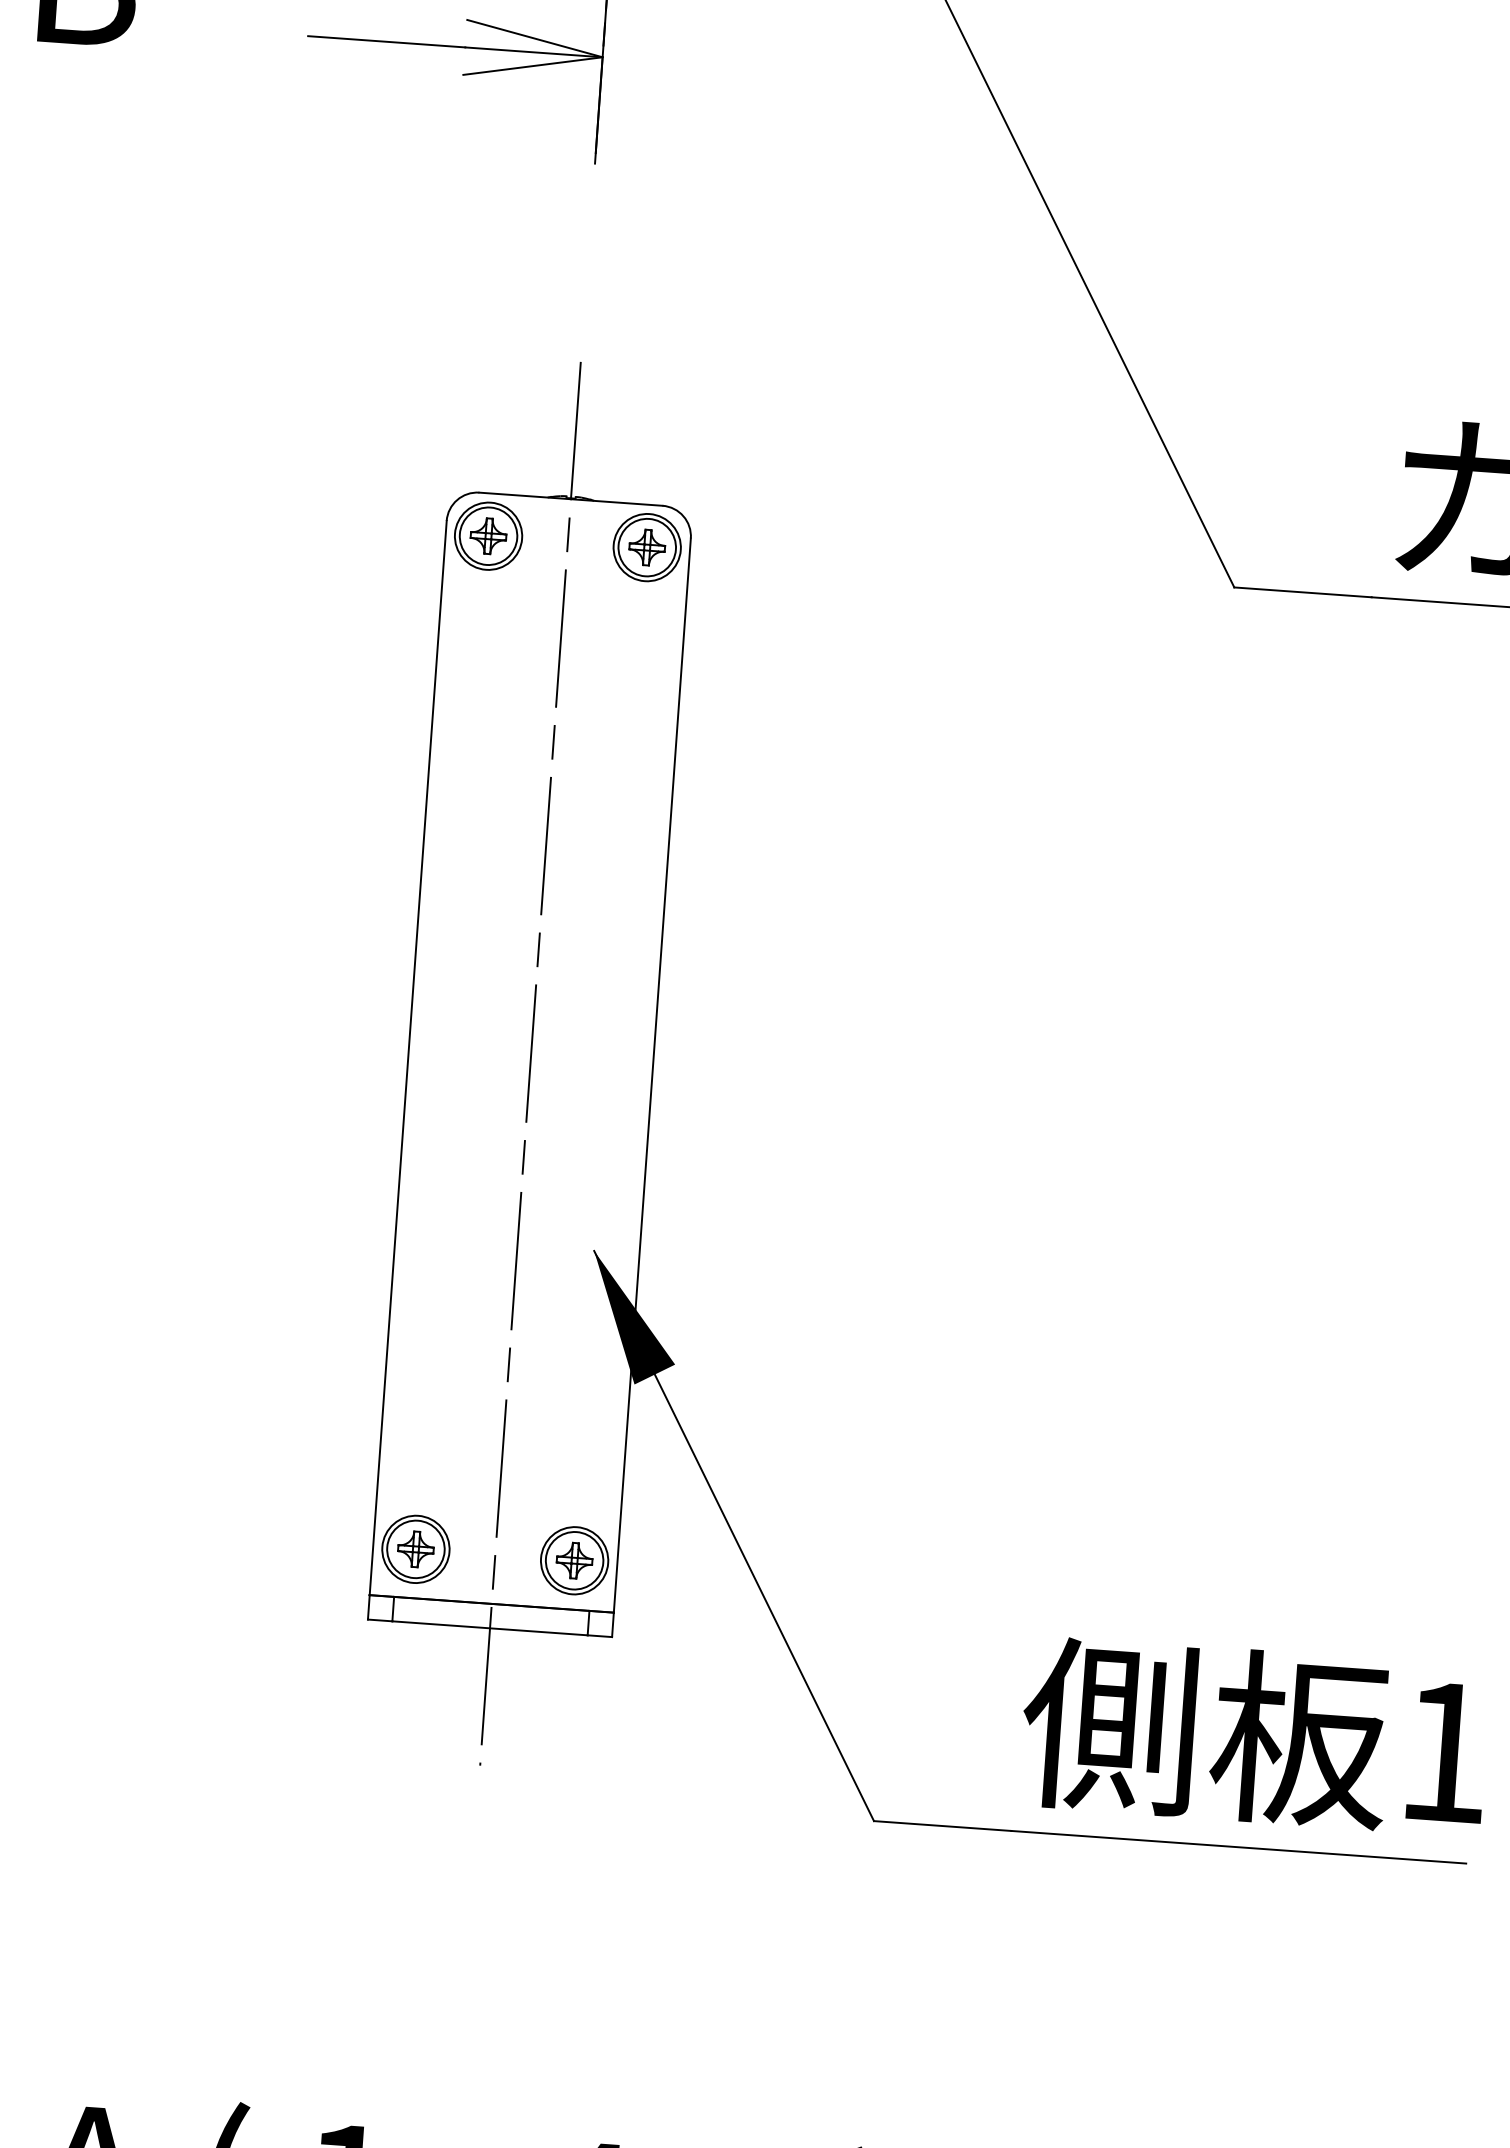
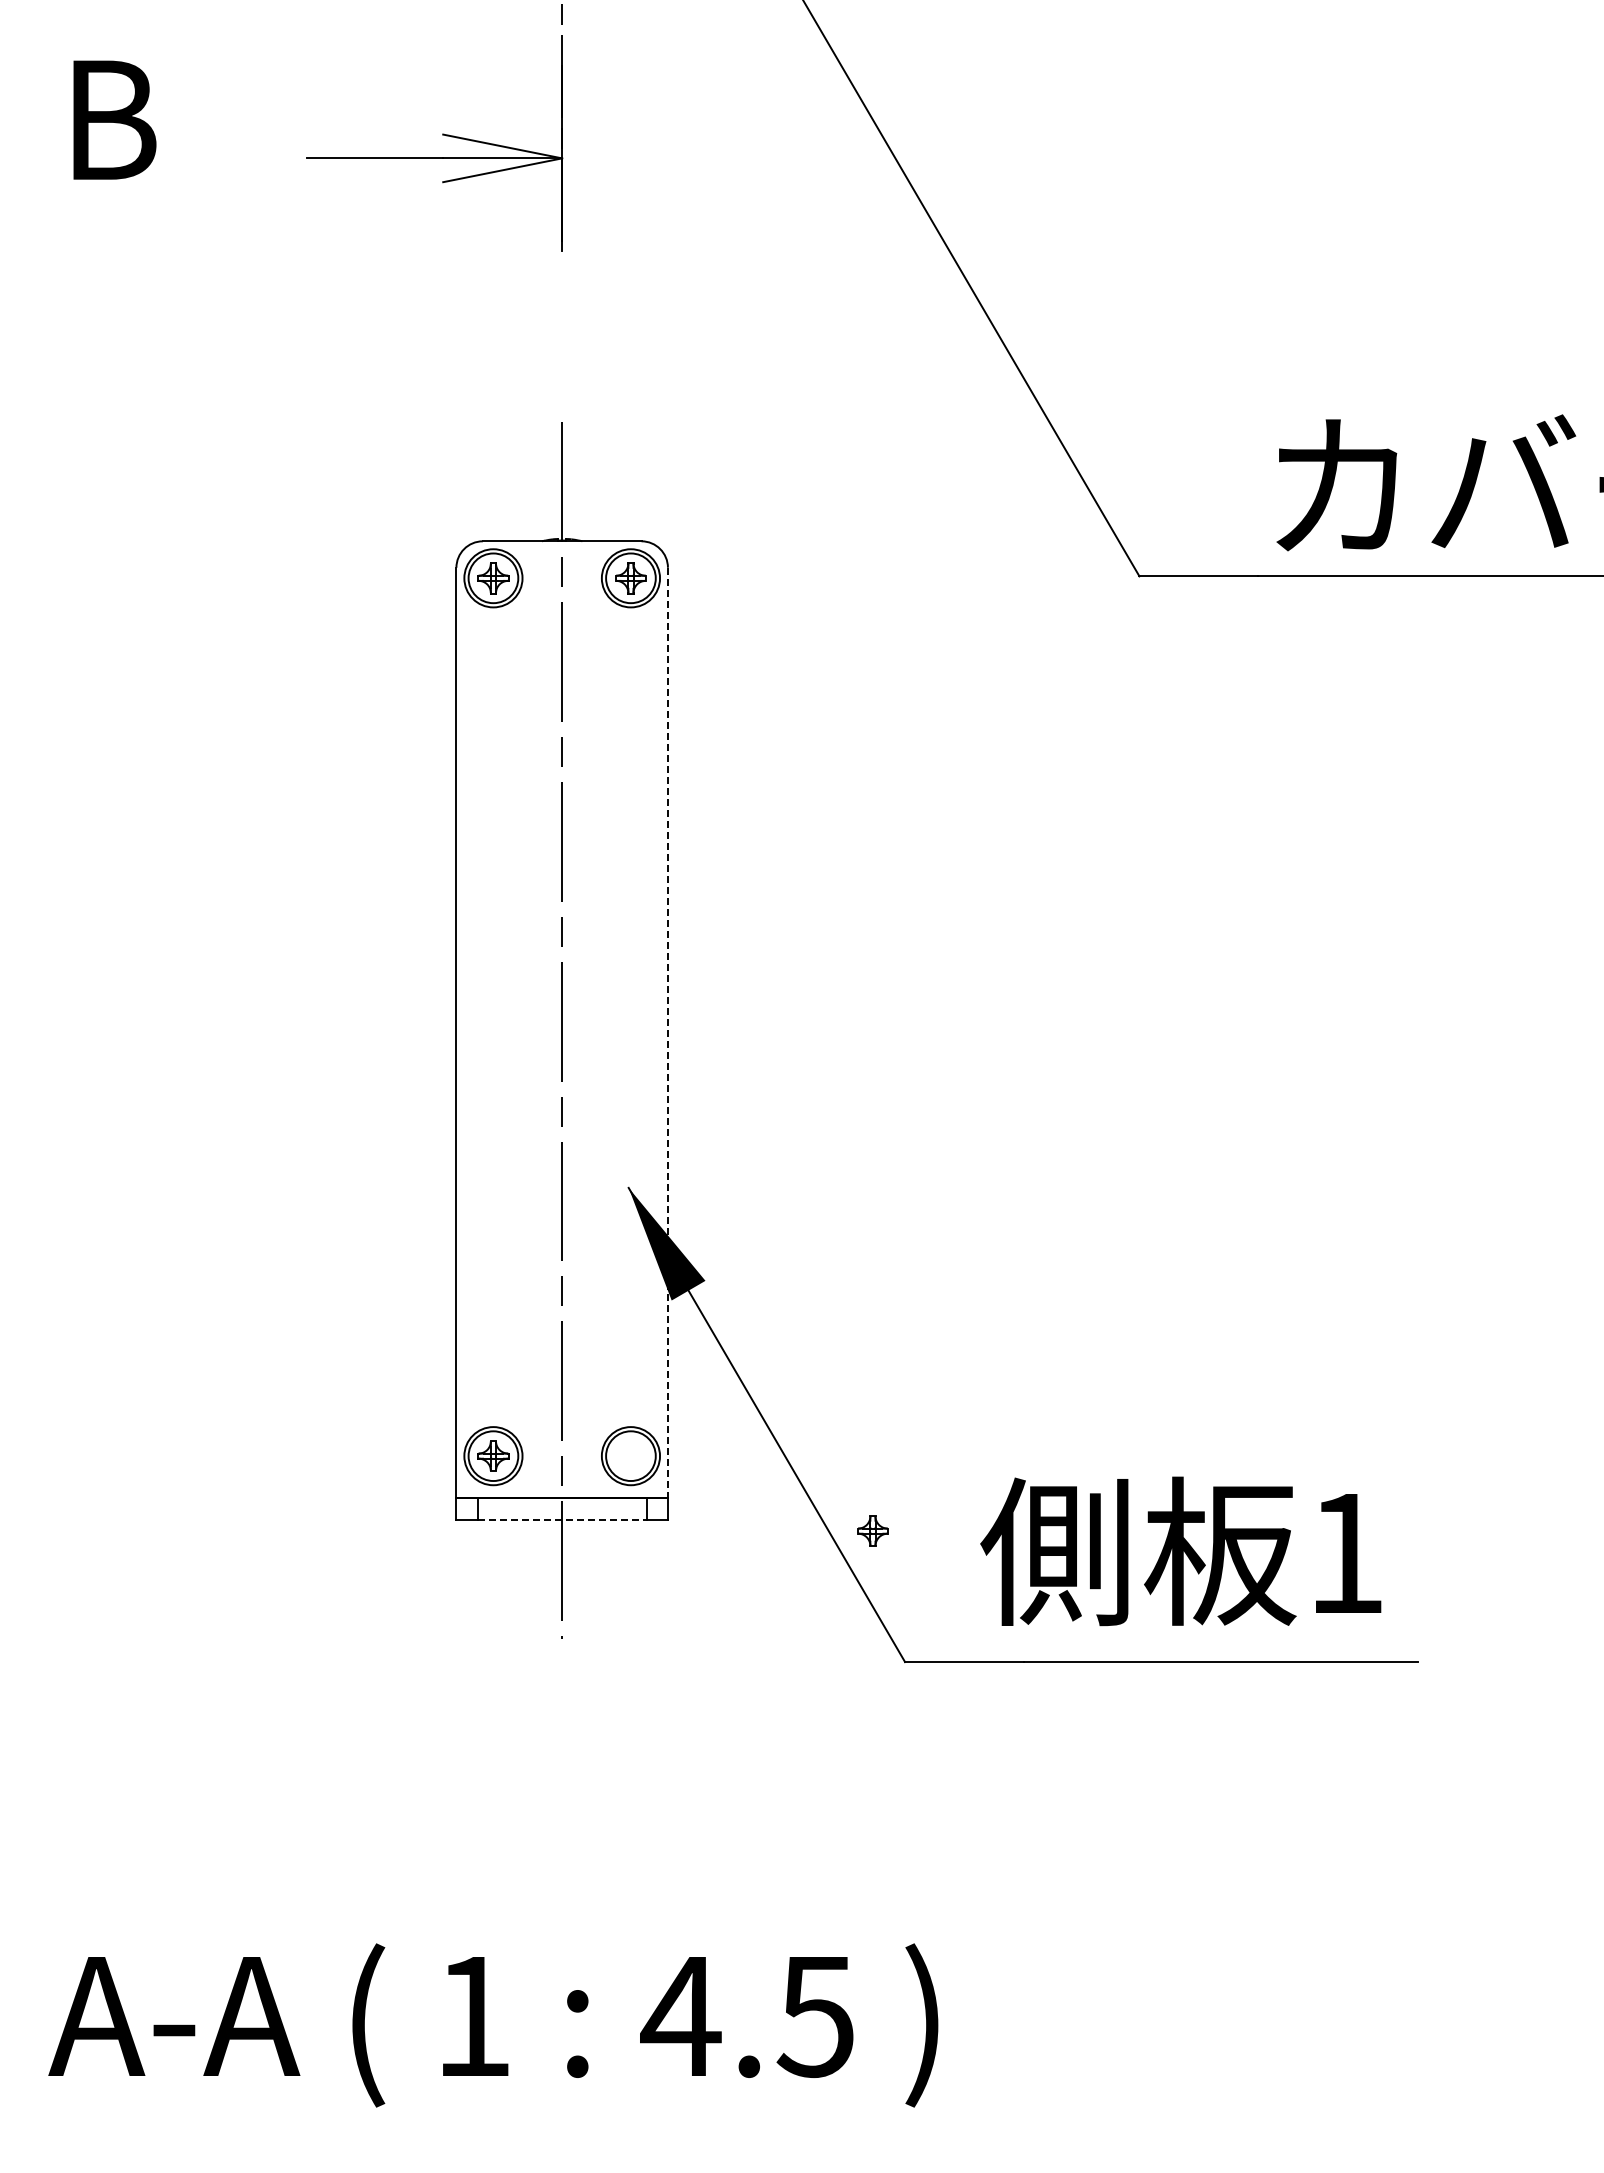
line: (651, 1075) -> (667, 1033), solid -> dashed
part: (574, 1559) -> (872, 1530), moved
line: (490, 1628) -> (562, 1519), solid -> dashed
text: (1254, 1736) -> (1180, 1551), moved

